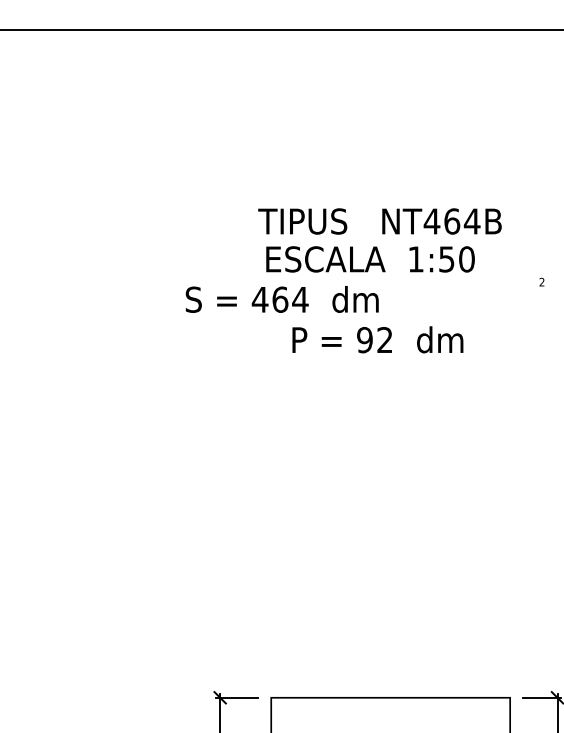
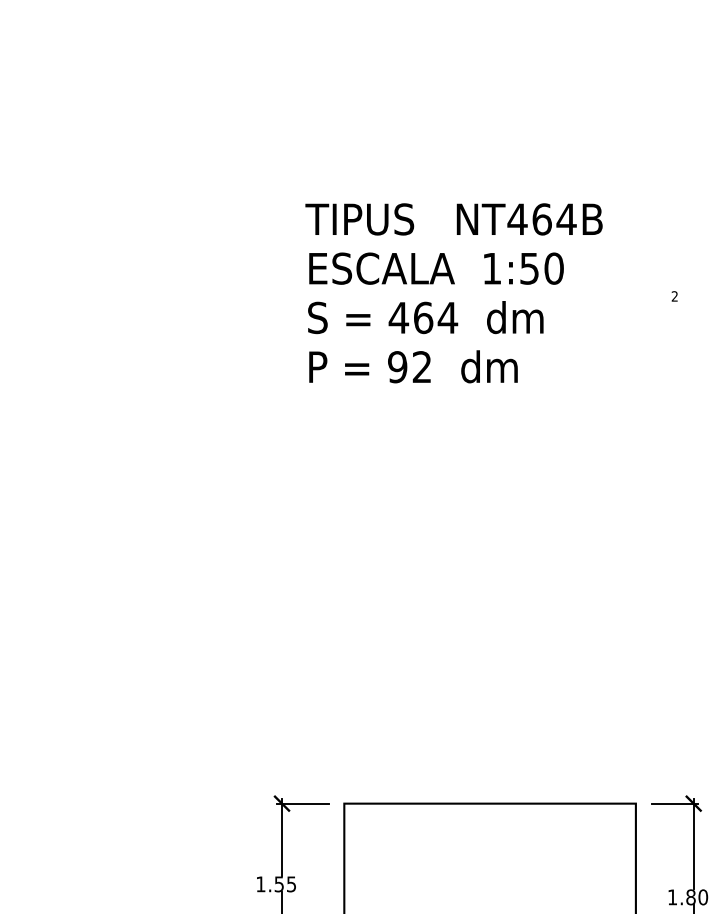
text: (379, 221) -> (453, 219), moved
text: (370, 259) -> (436, 268), moved
text: (282, 299) -> (425, 317), moved
text: (377, 339) -> (413, 366), moved

